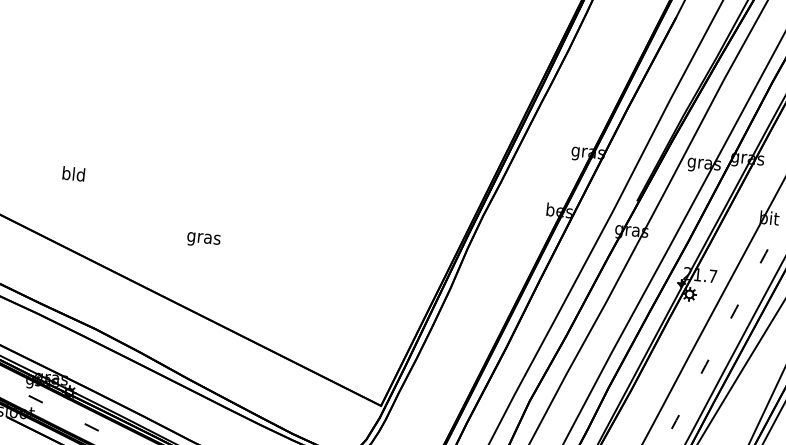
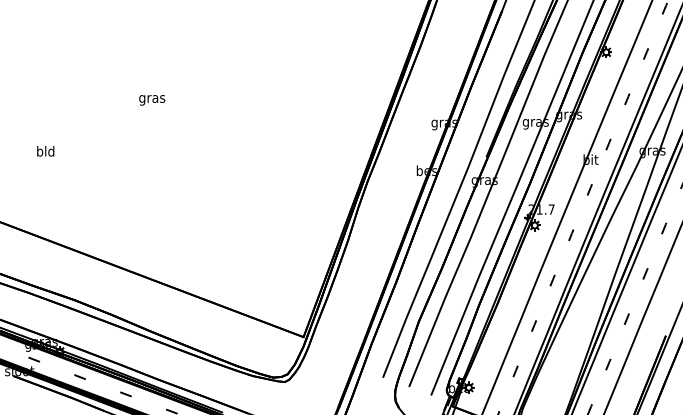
text: (73, 174) -> (45, 151), moved
text: (204, 240) -> (152, 100), moved

